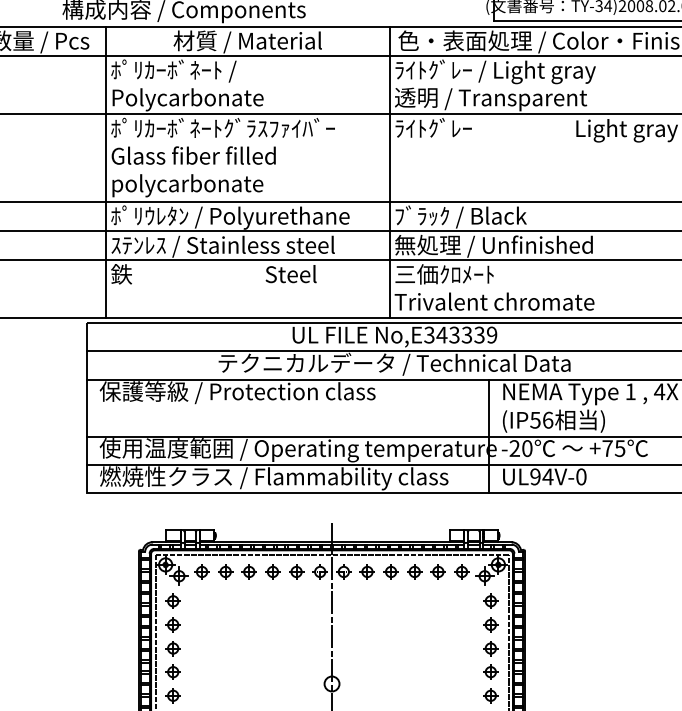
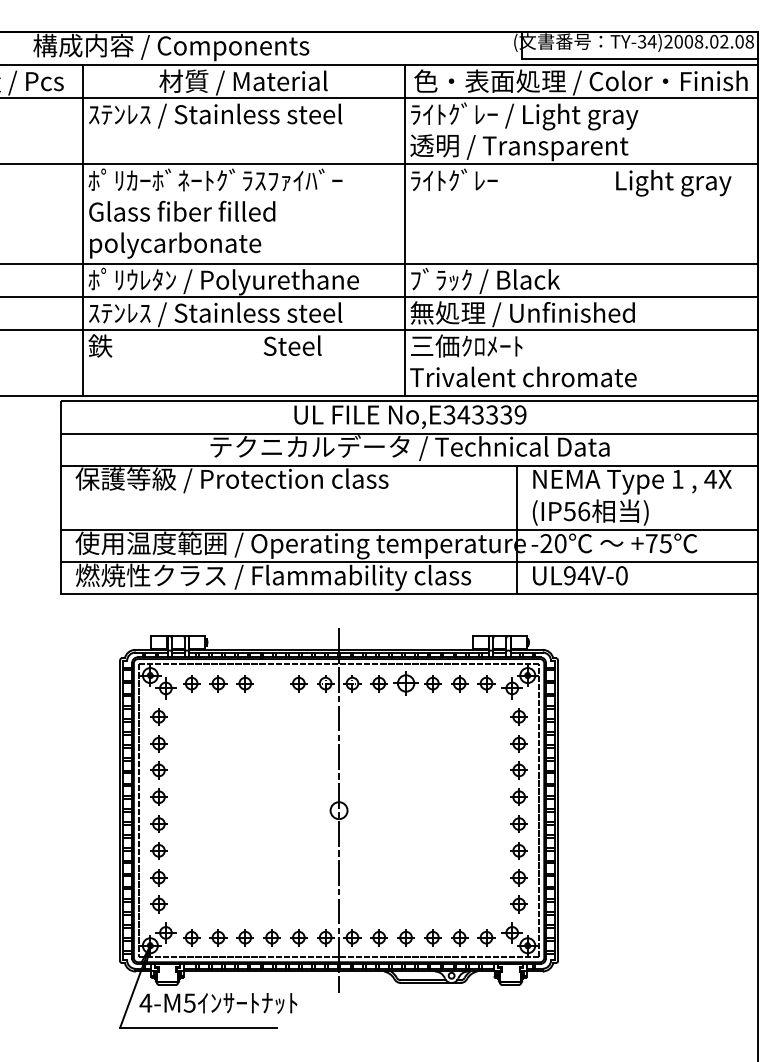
text: (223, 85) -> (215, 131), ﾎﾟﾘｶｰﾎﾞﾈｰﾄ / Polycarbonate -> ｽﾃﾝﾚｽ / Stainless steel
part: (272, 571) -> (271, 683), removed
part: (390, 571) -> (405, 683), size x1.4

